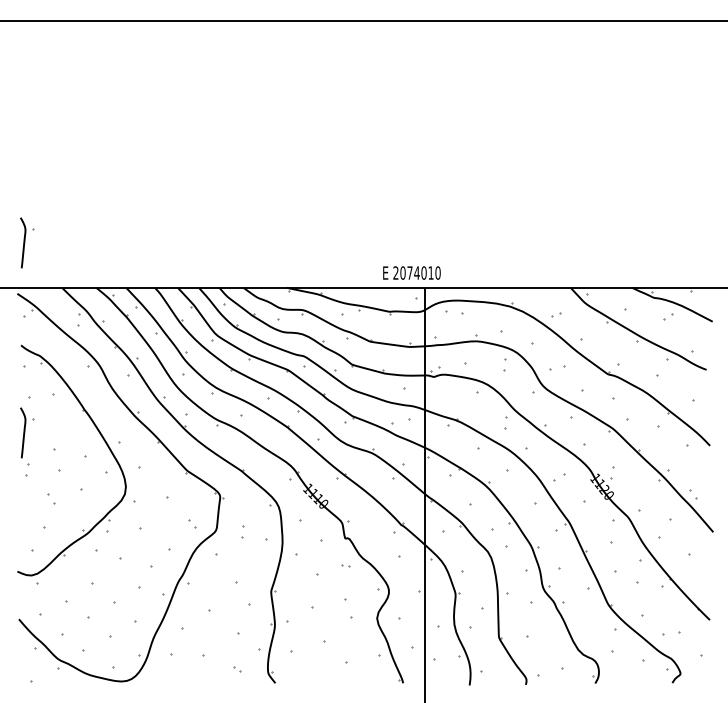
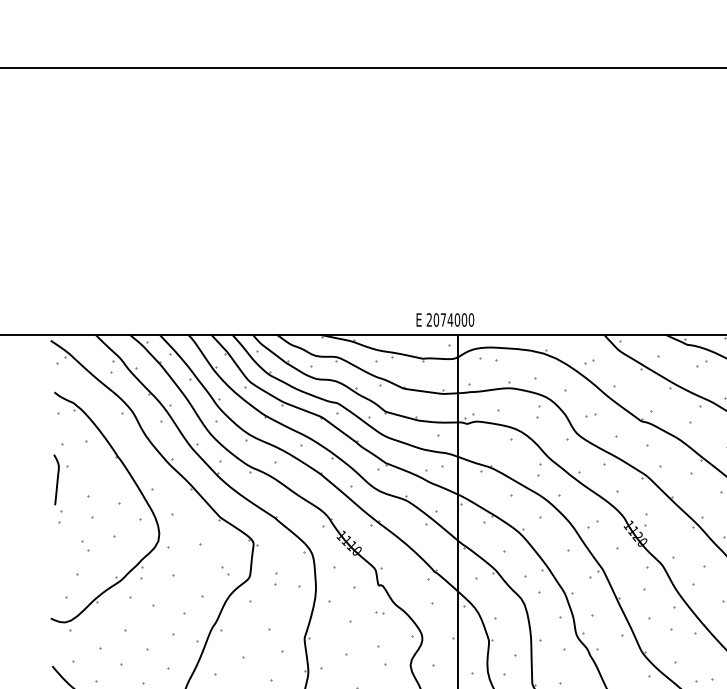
part: (27, 242) -> (60, 289), removed
text: (430, 272) -> (463, 319), 2074010 -> 2074000
part: (557, 368) -> (590, 415), size x0.62

